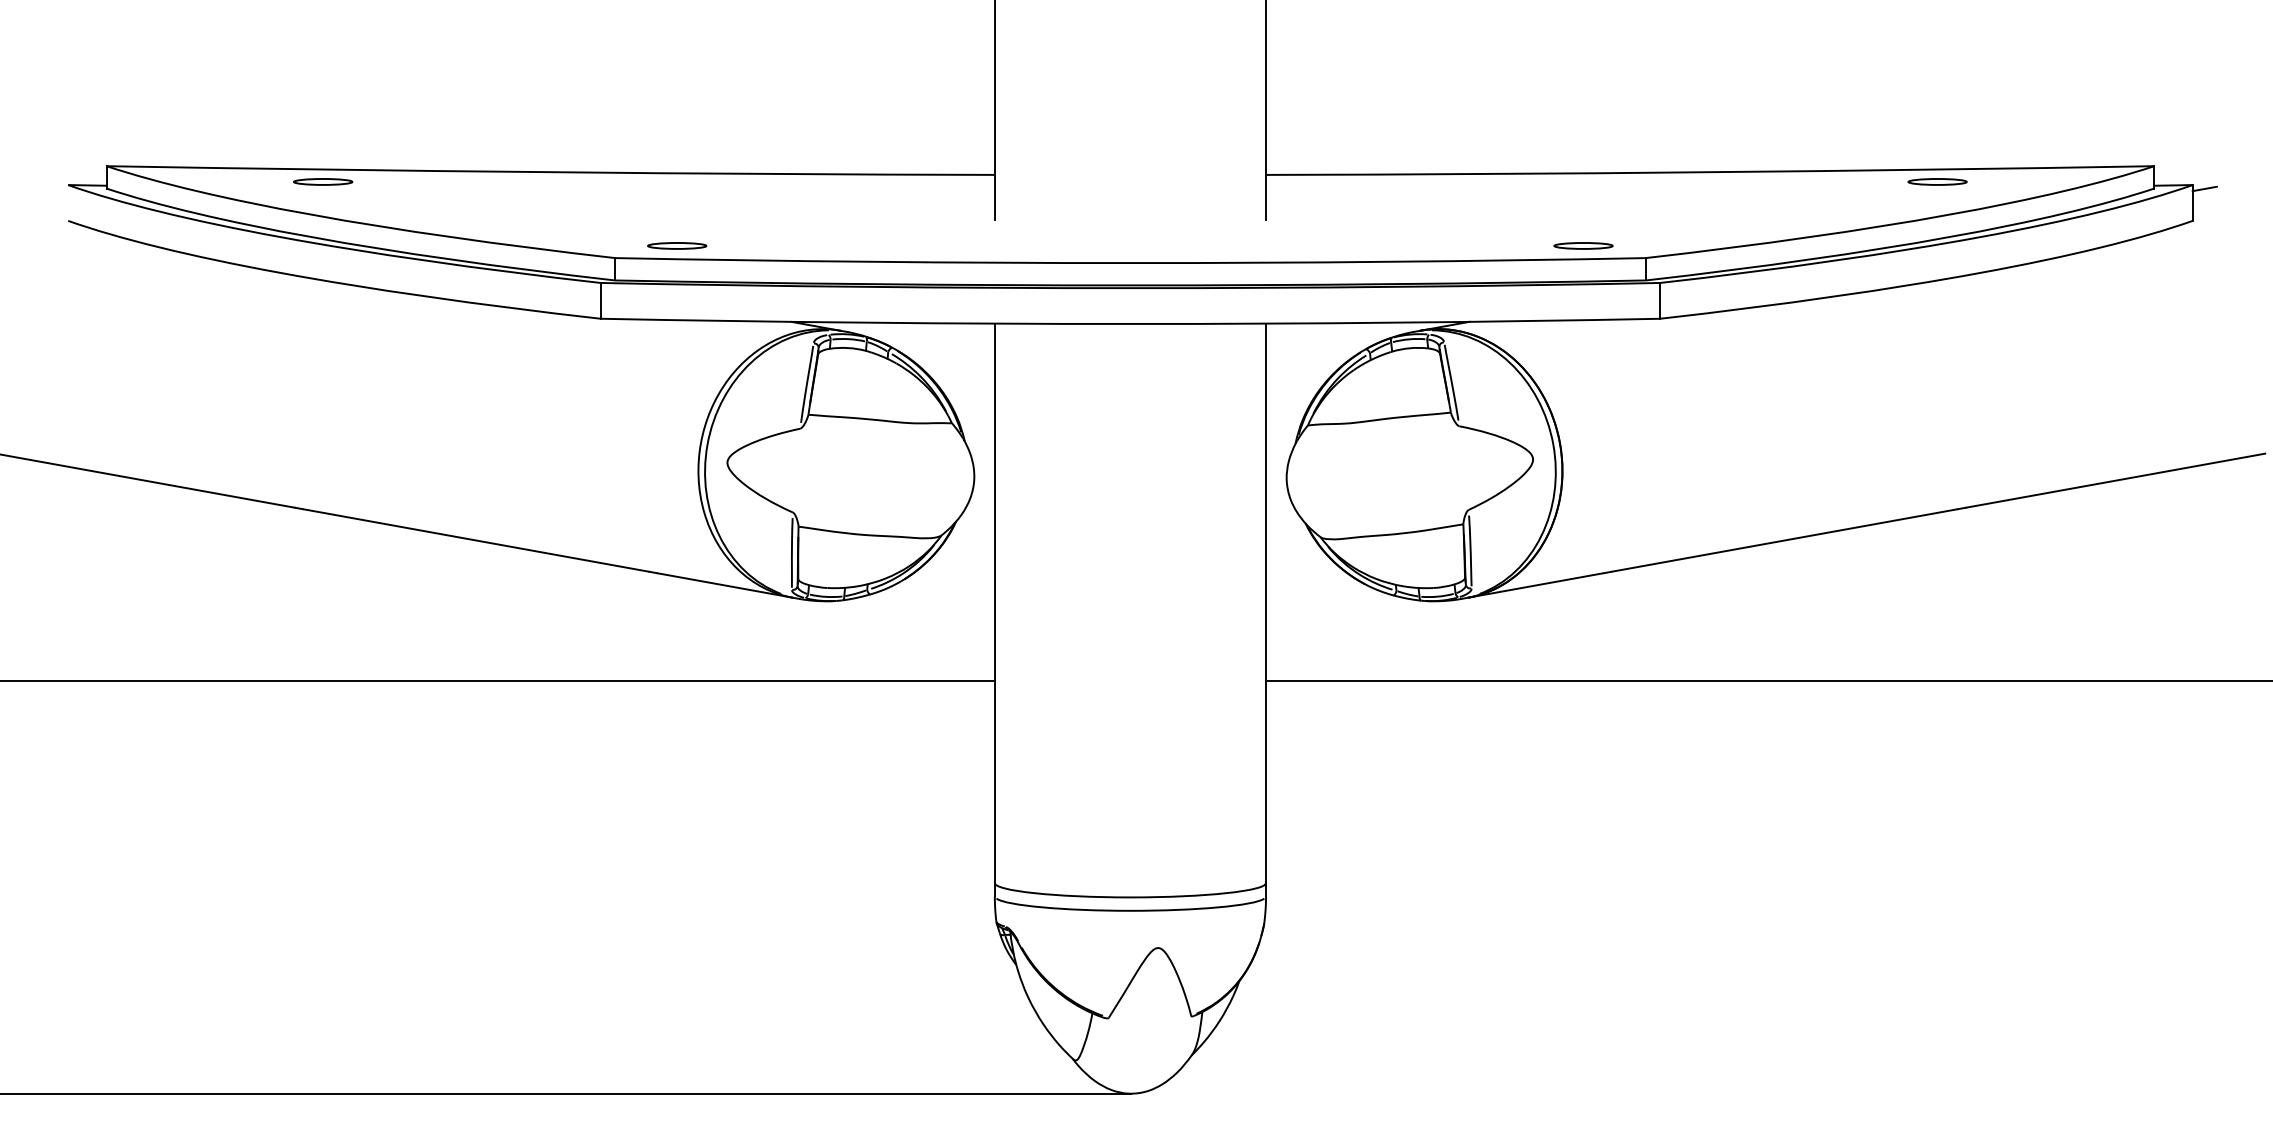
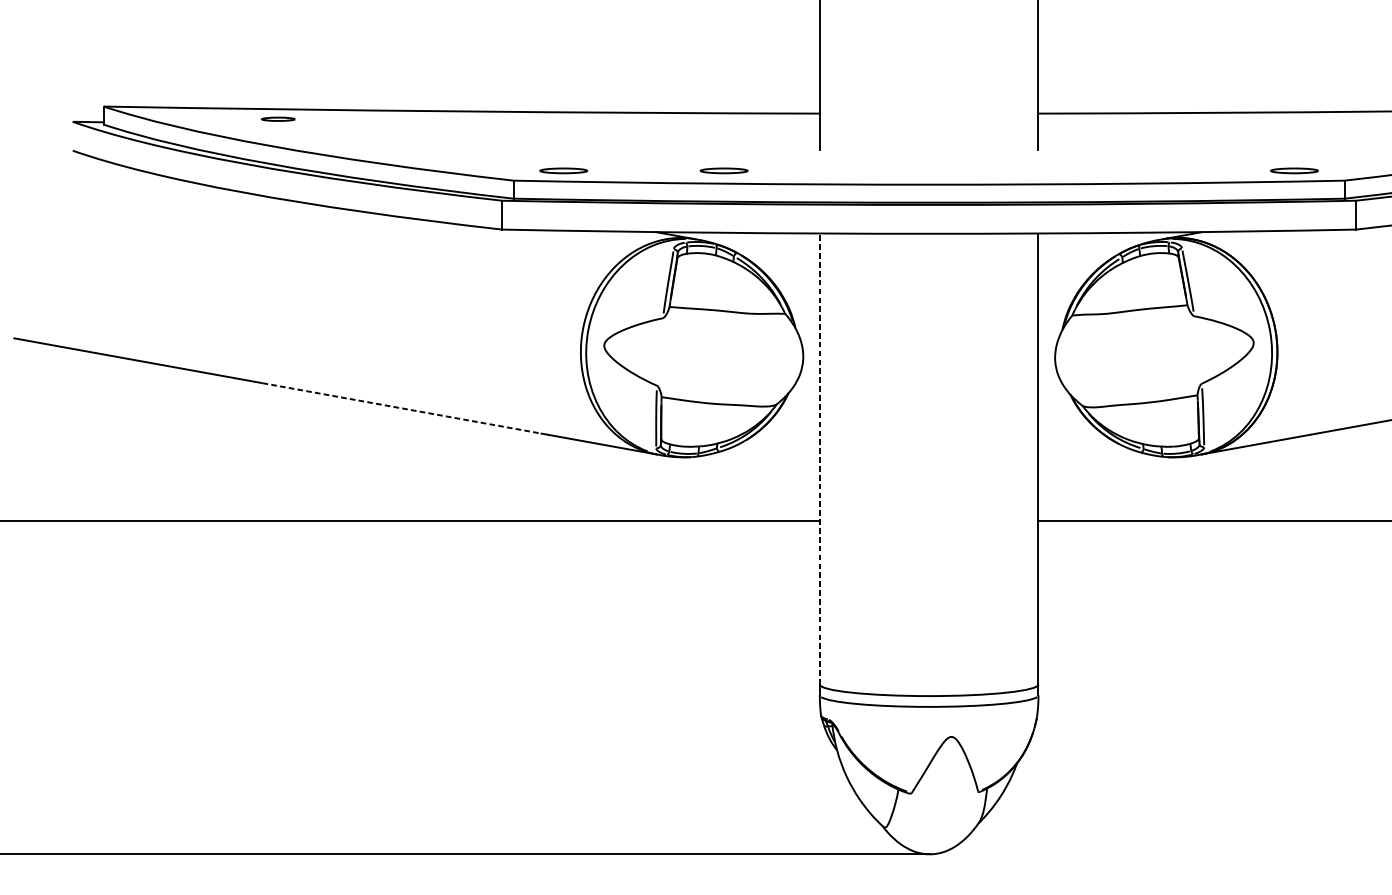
part: (323, 181) -> (278, 118), size x0.7
part: (876, 245) -> (724, 170), added
line: (476, 540) -> (401, 408), solid -> dashed
line: (994, 603) -> (819, 459), solid -> dashed

